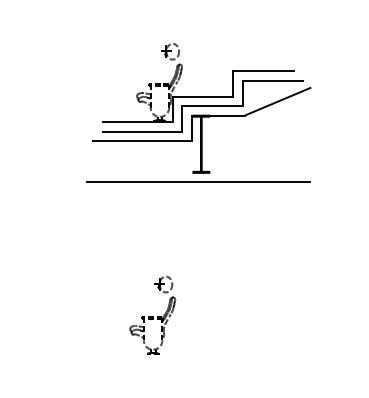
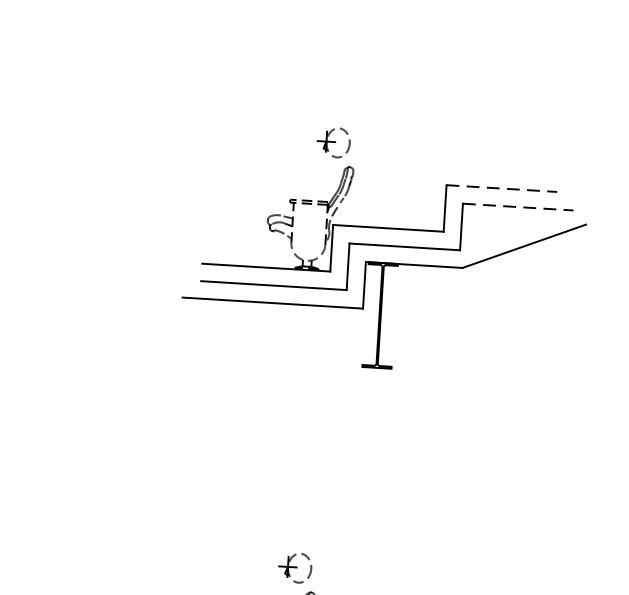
line: (263, 71) -> (501, 189), solid -> dashed
line: (273, 80) -> (519, 206), solid -> dashed
line: (198, 182) -> (370, 385), removed

